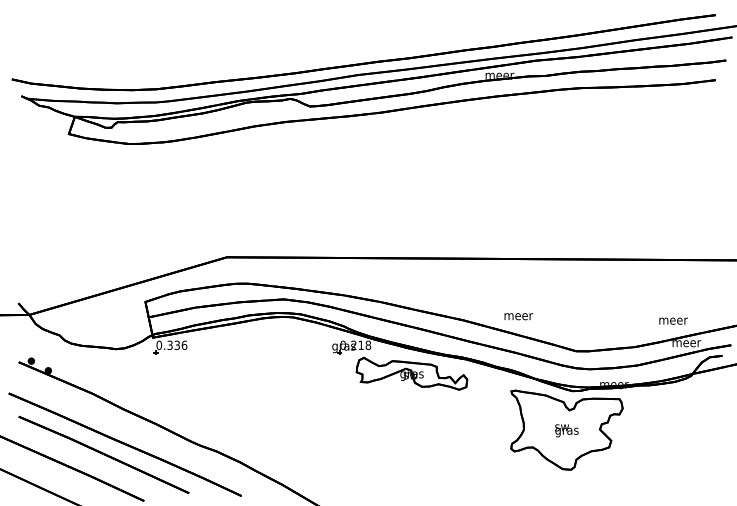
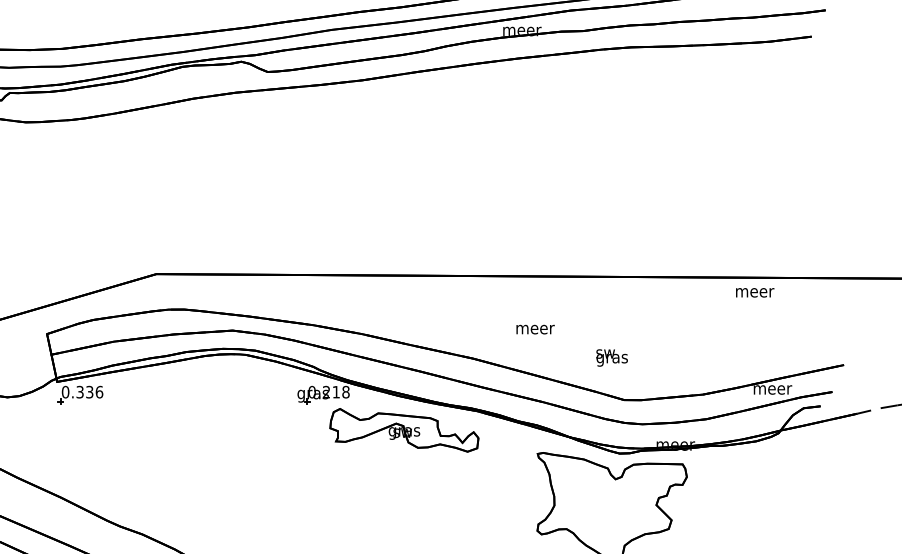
text: (518, 316) -> (535, 329), moved
text: (673, 320) -> (754, 291), moved
text: (566, 430) -> (611, 357), moved

